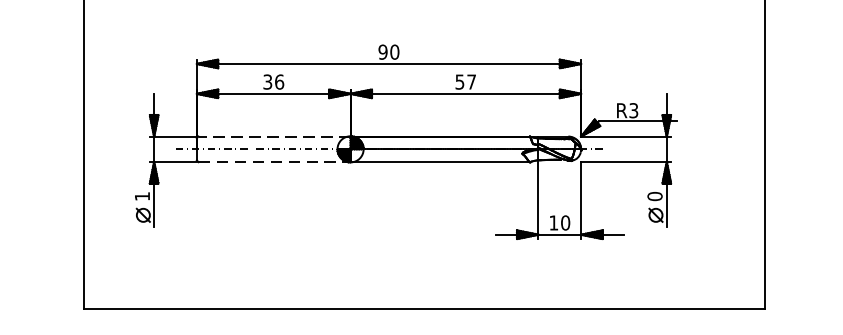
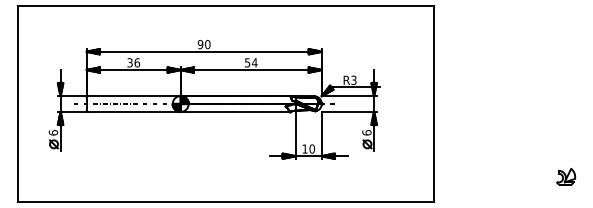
text: (471, 81) -> (254, 62), 57 -> 54
line: (273, 137) -> (133, 96), dashed -> solid
line: (274, 161) -> (134, 111), dashed -> solid
text: (142, 195) -> (53, 132), 1 -> 6
text: (654, 195) -> (366, 132), 0 -> 6

